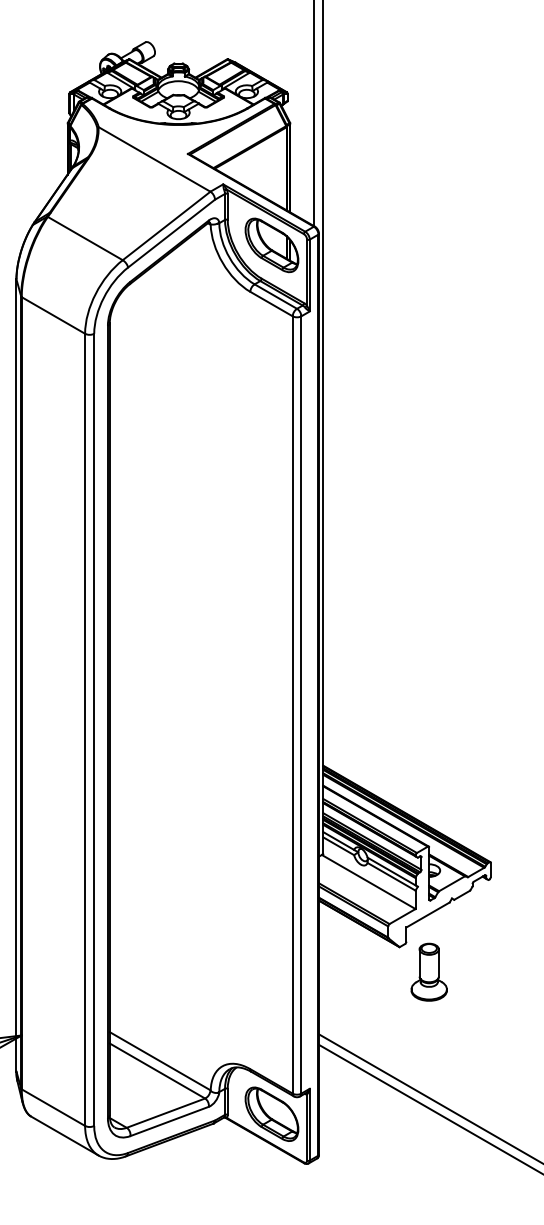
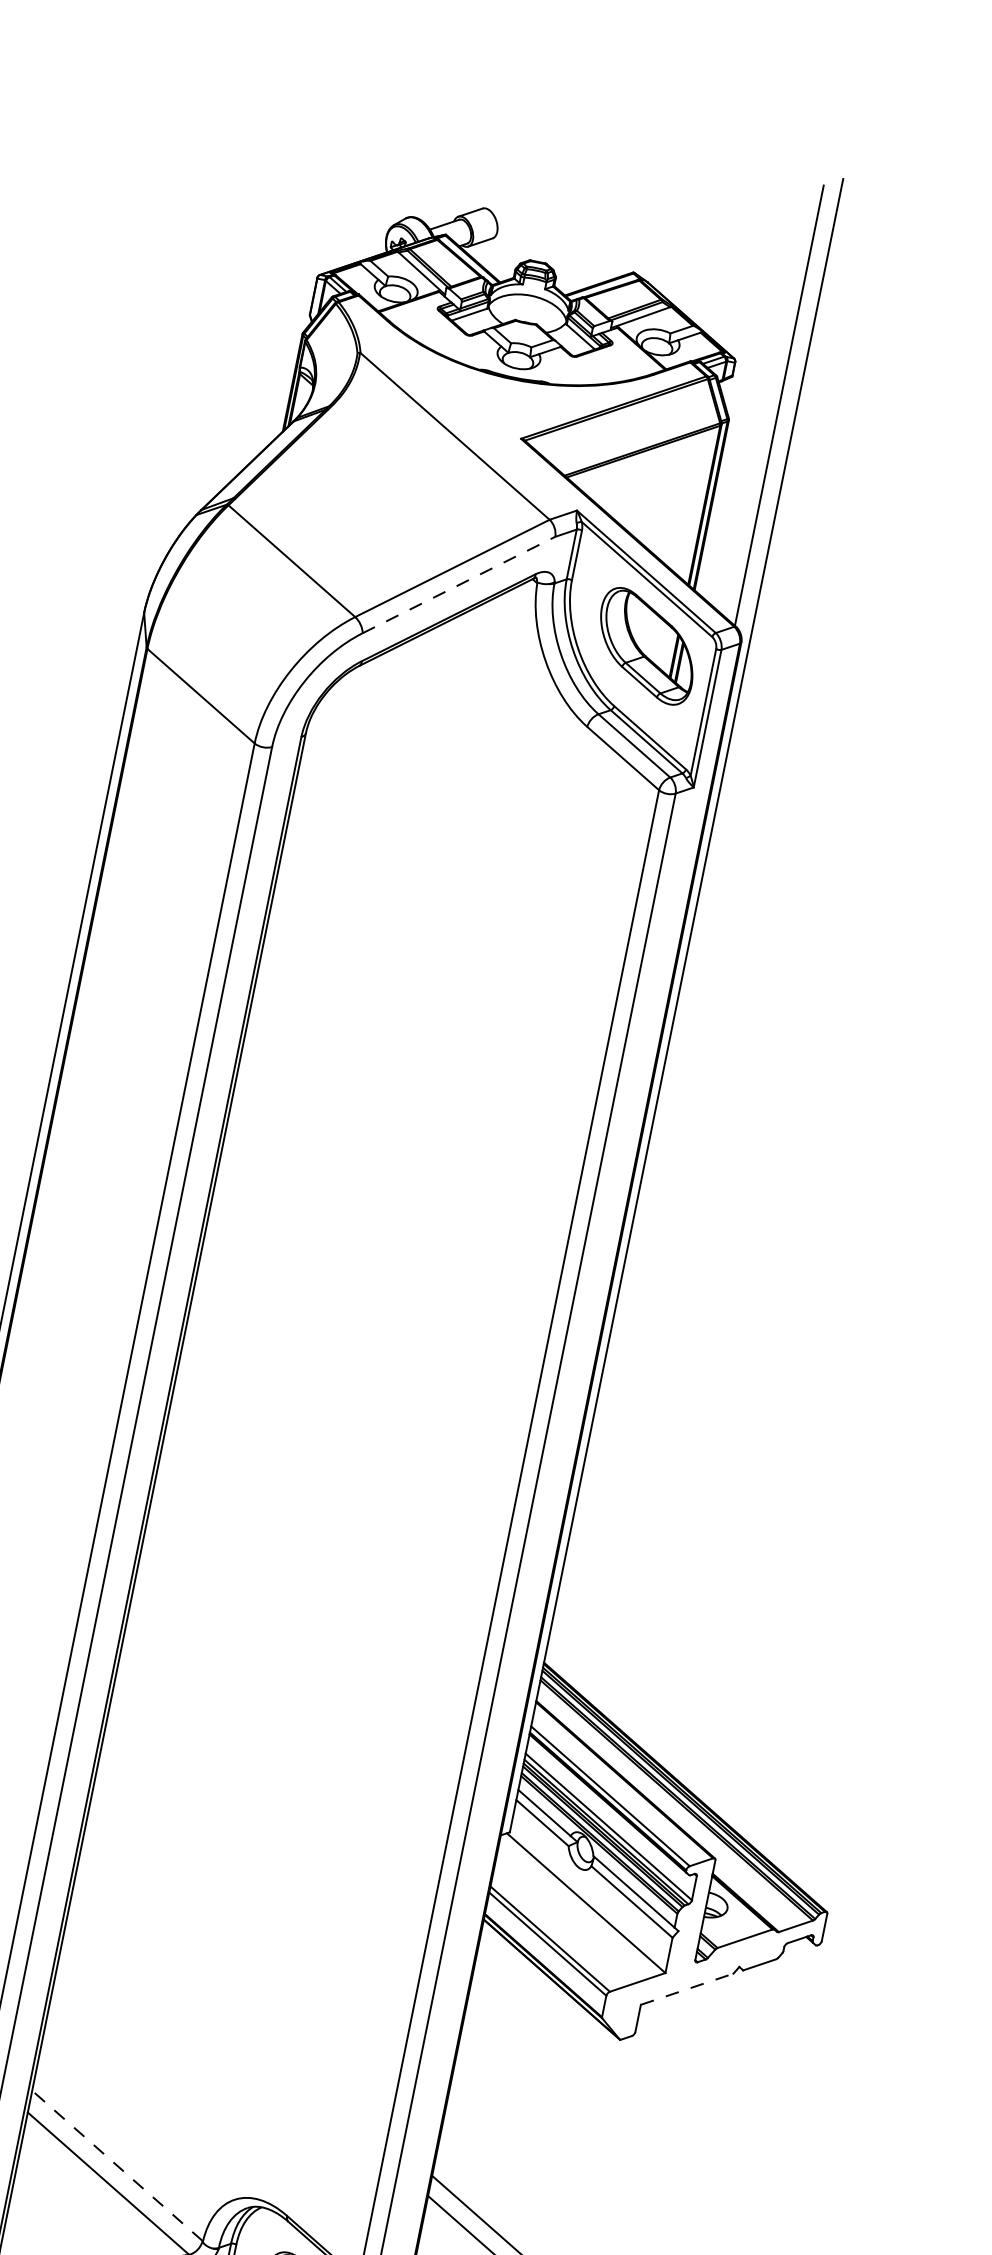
line: (171, 233) -> (458, 584), solid -> dashed
line: (428, 914) -> (688, 1988), solid -> dashed
part: (428, 971) -> (666, 2097), removed
line: (159, 1060) -> (116, 2164), solid -> dashed

